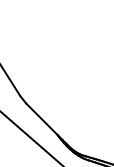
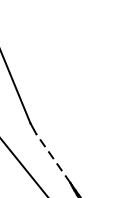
line: (41, 119) -> (52, 158), solid -> dashed

